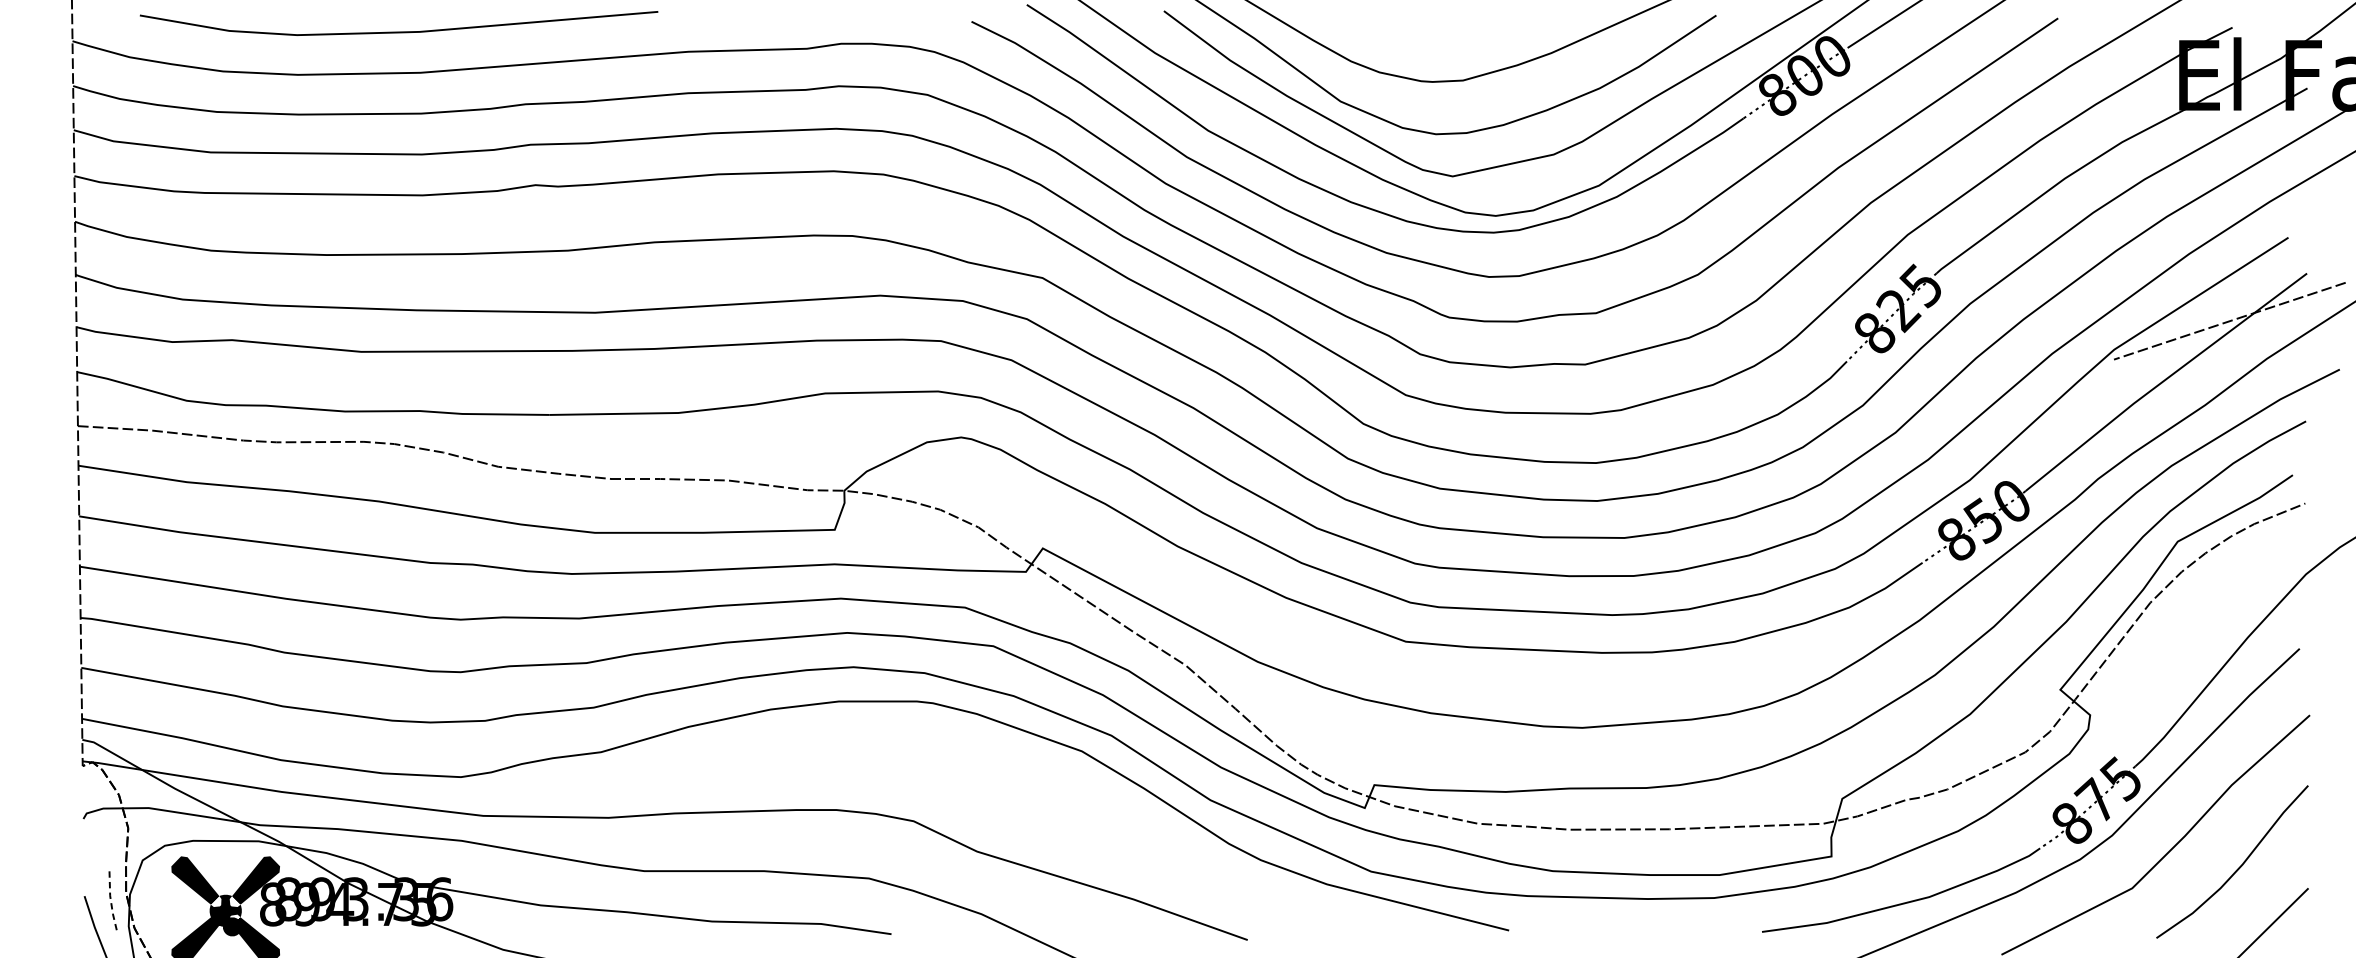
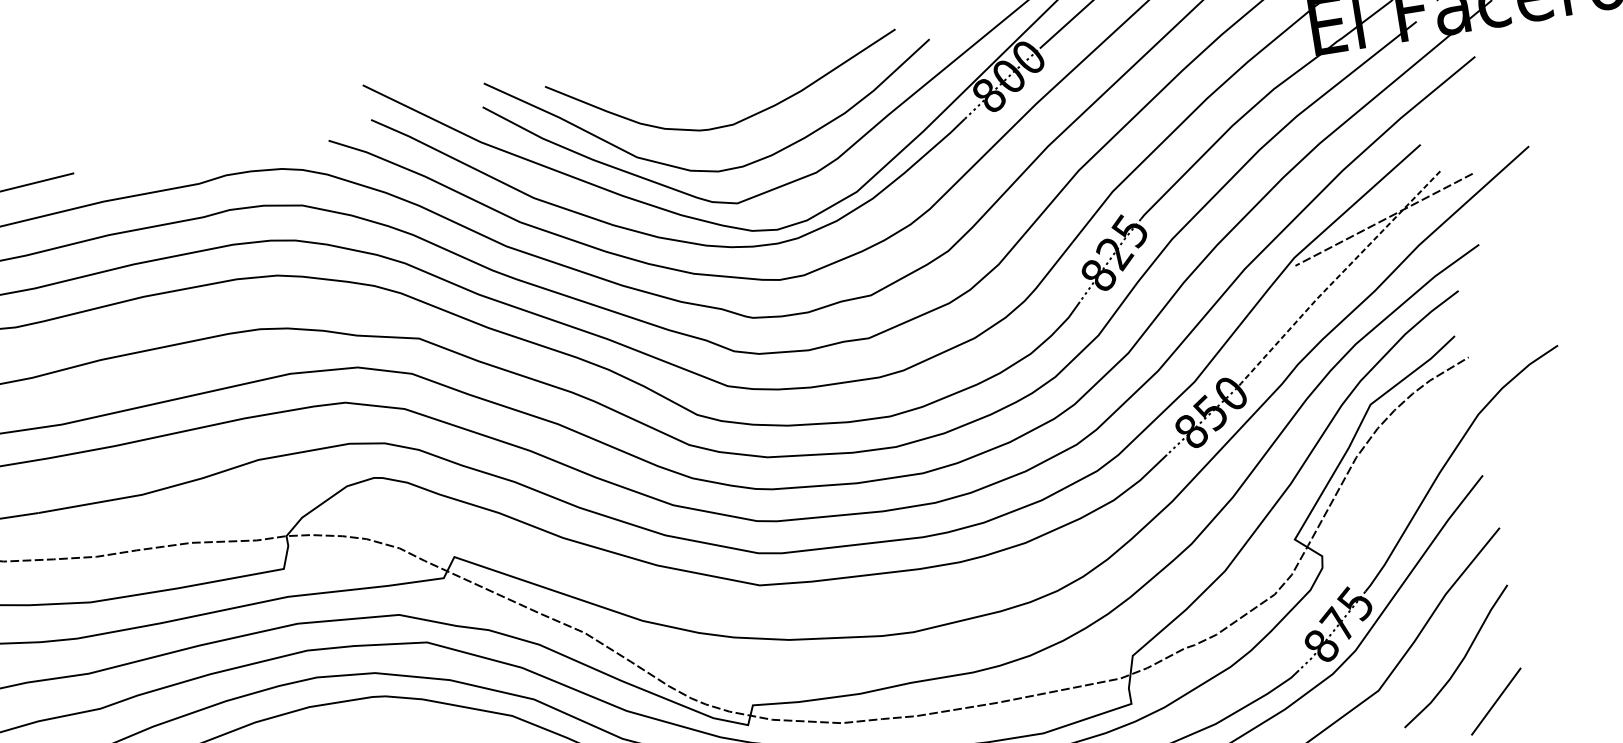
line: (2164, 380) -> (1338, 276), solid -> dashed

